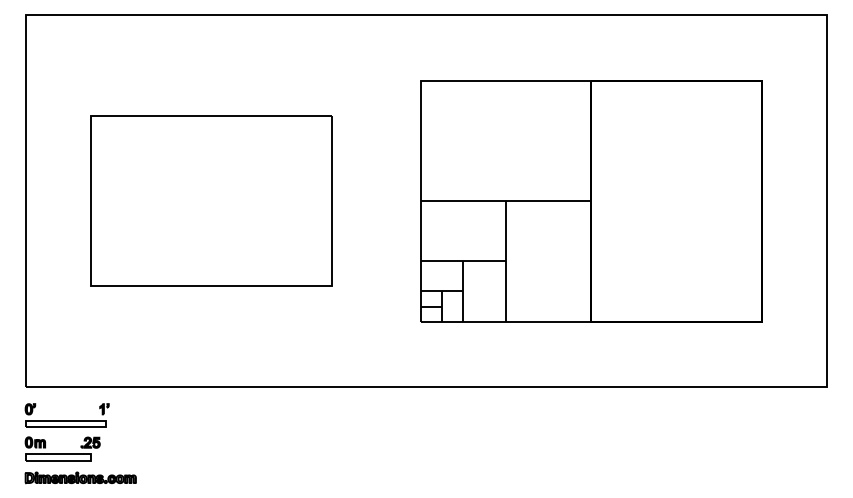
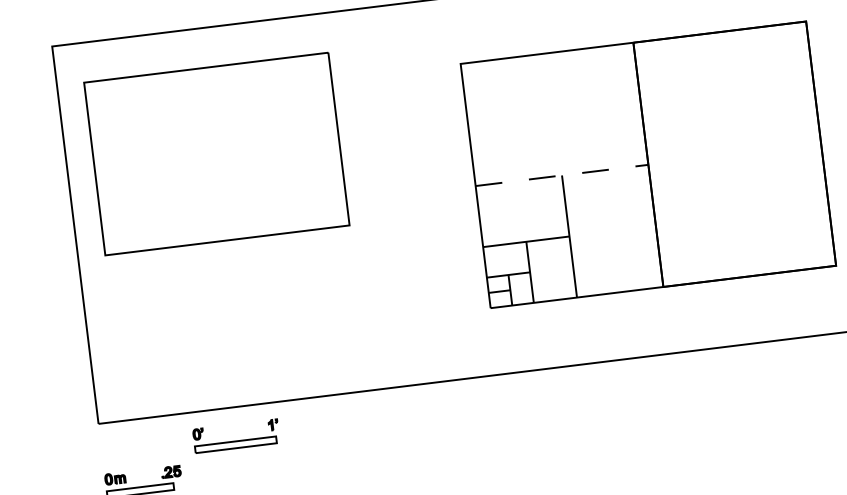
part: (211, 200) -> (216, 153), moved
line: (506, 201) -> (562, 175), solid -> dashed
part: (66, 415) -> (235, 436), moved

